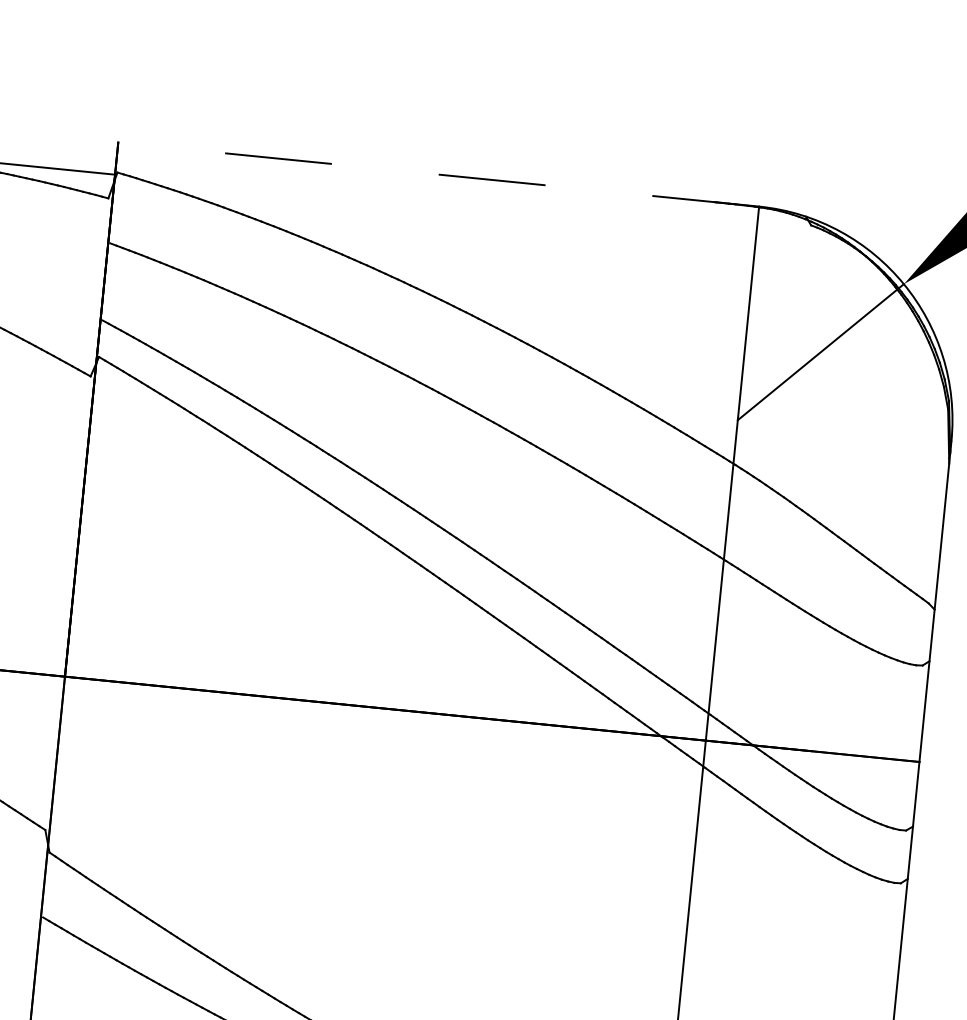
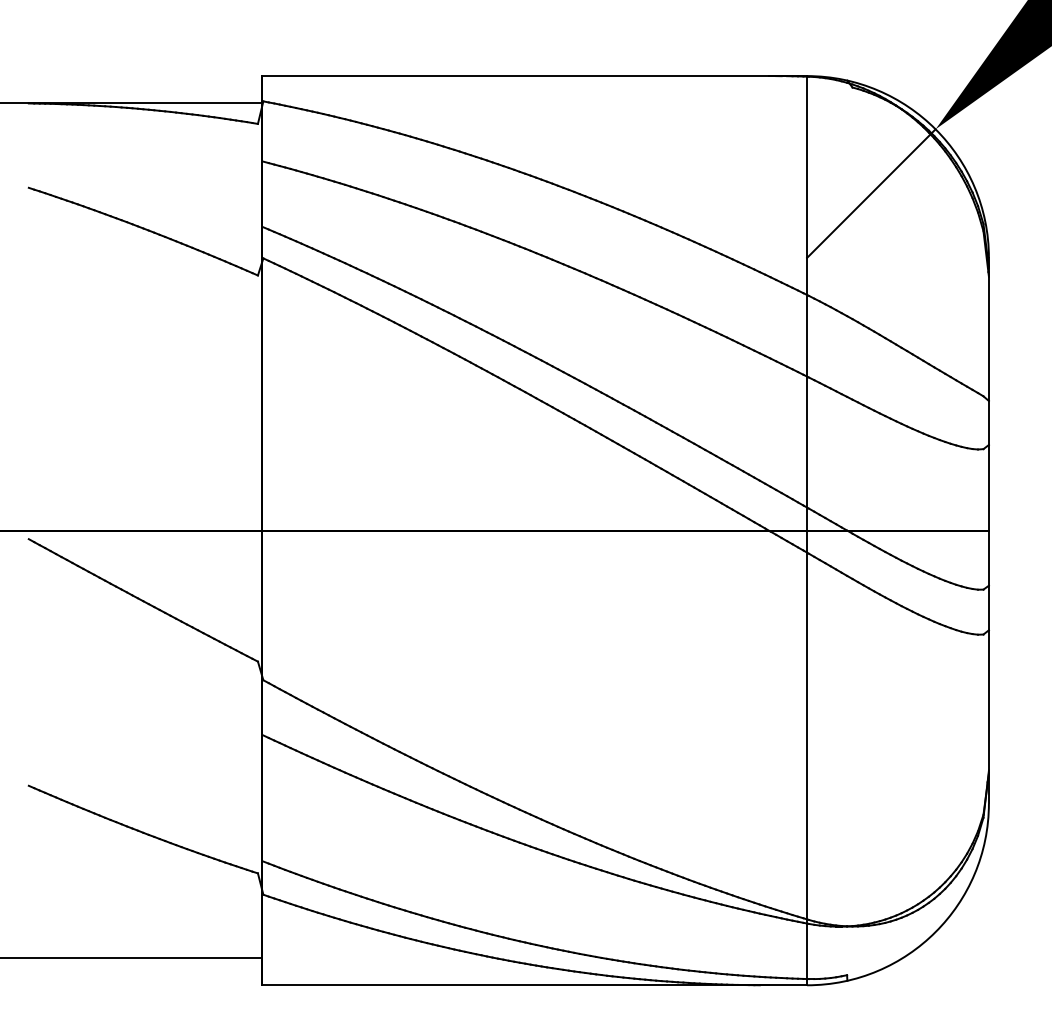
line: (438, 175) -> (534, 76), dashed -> solid

